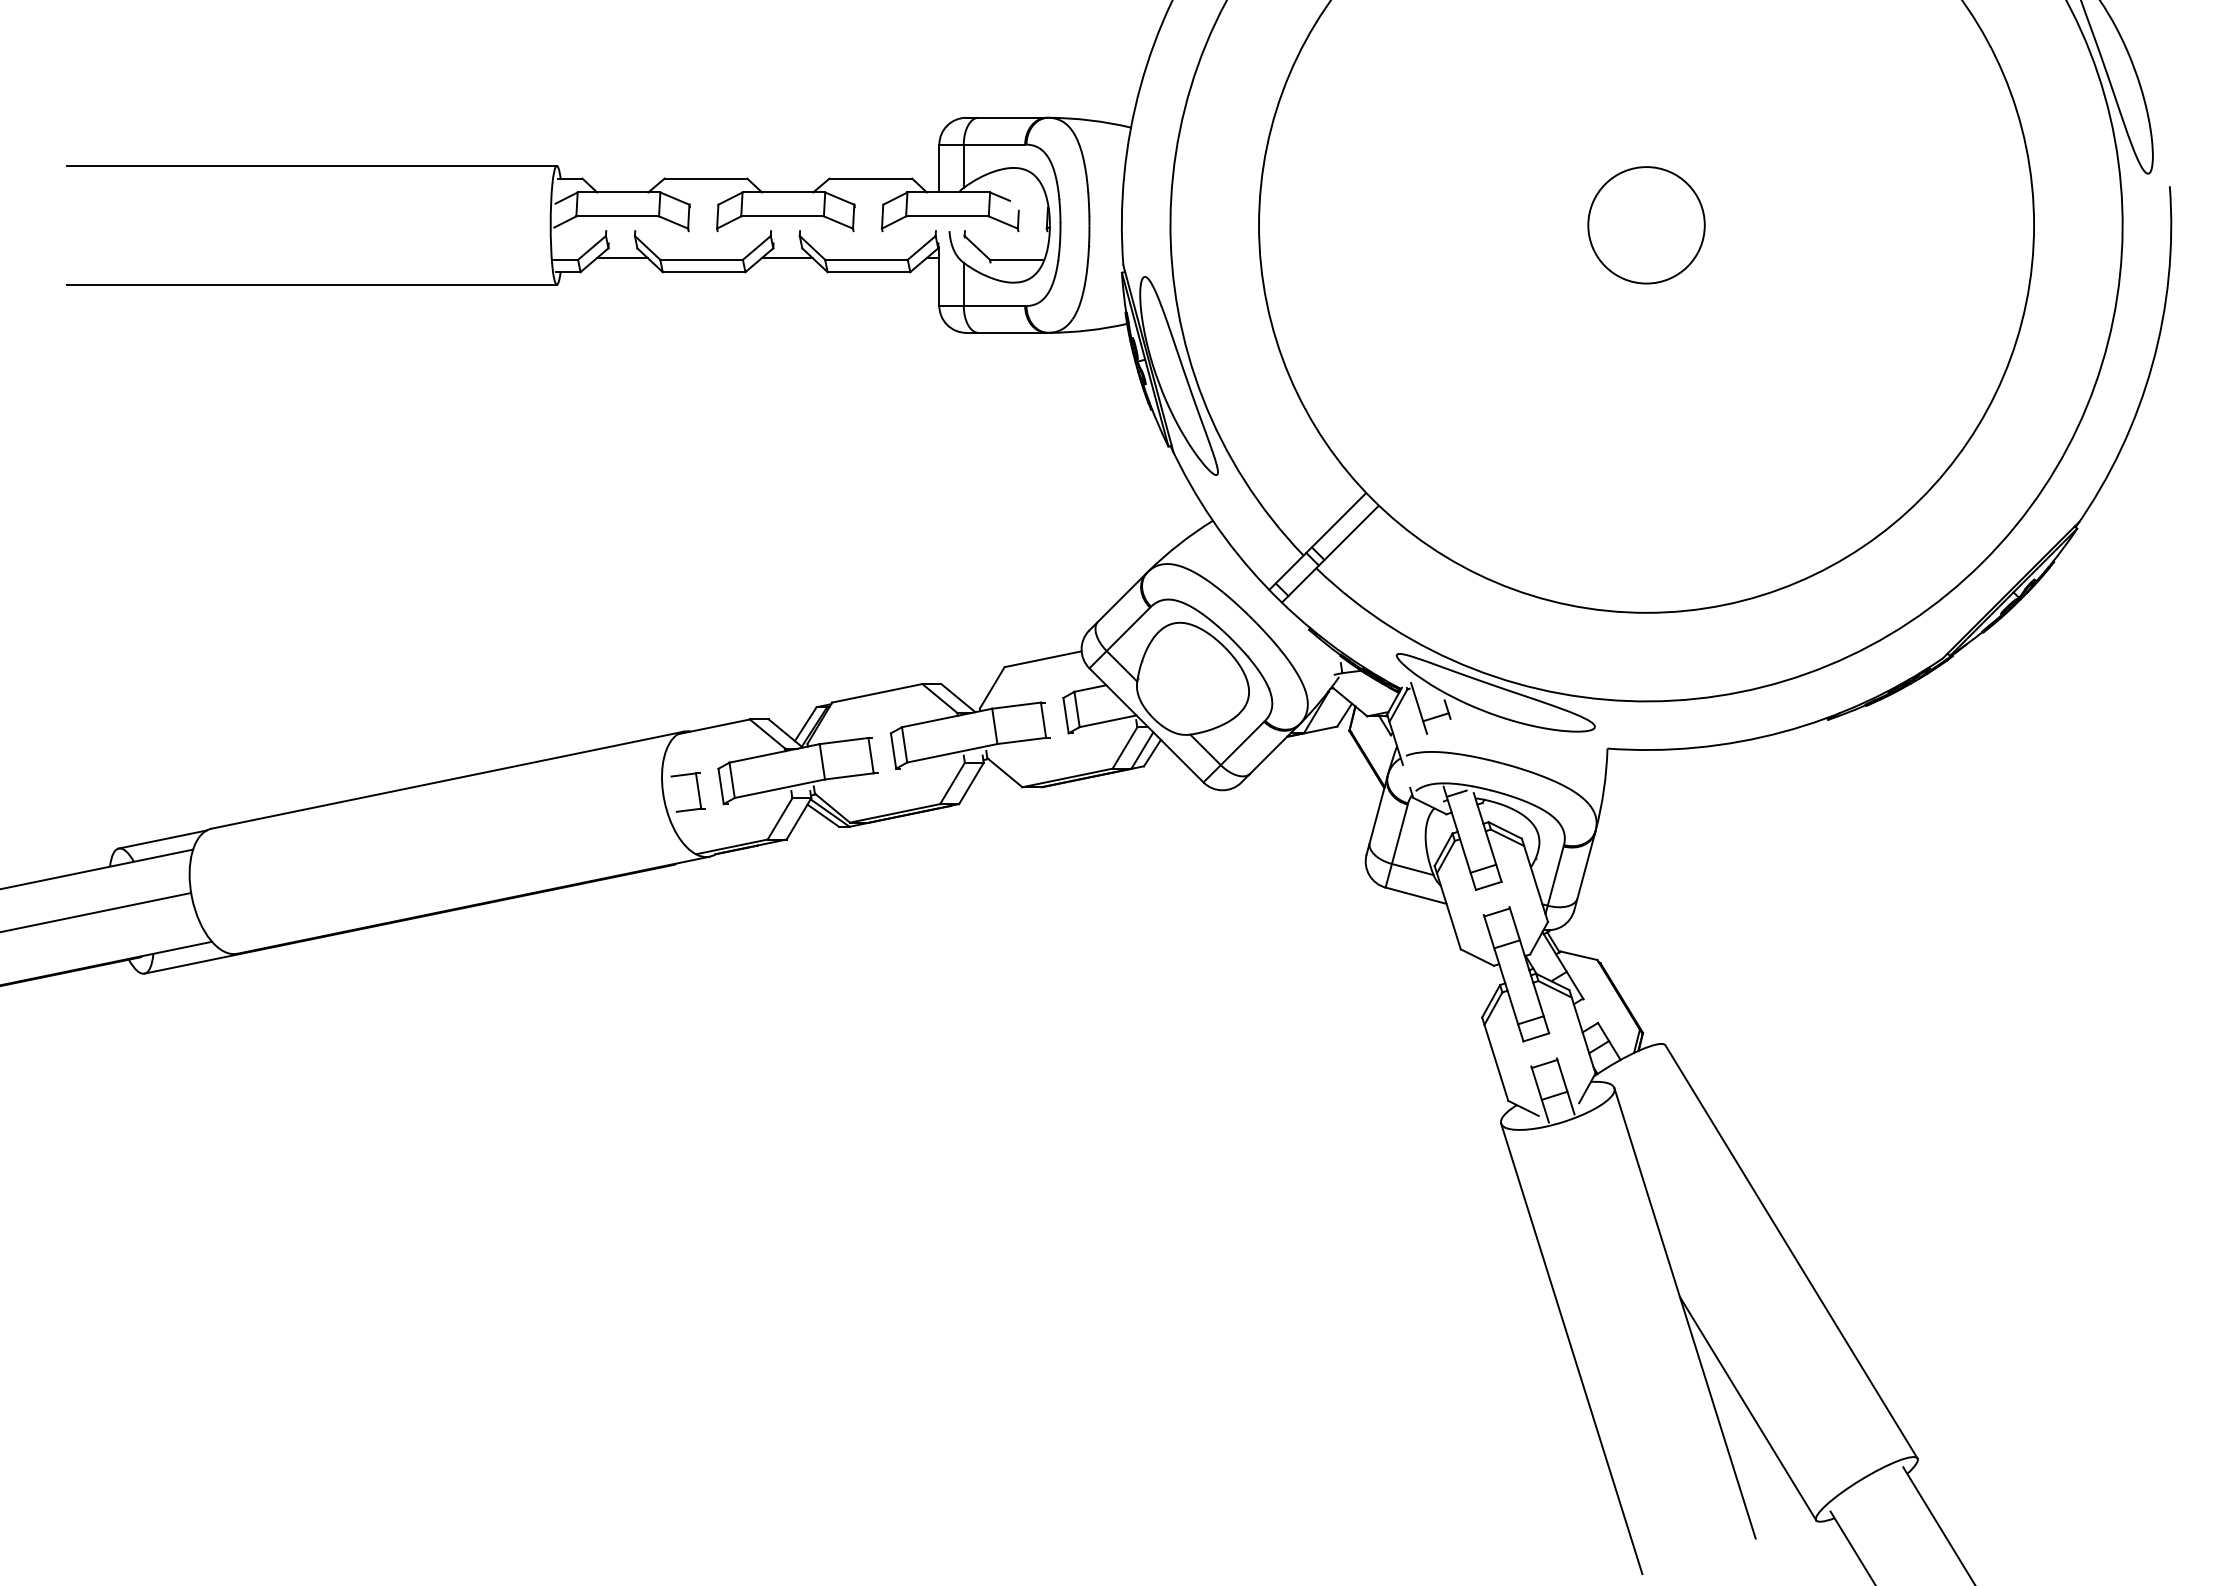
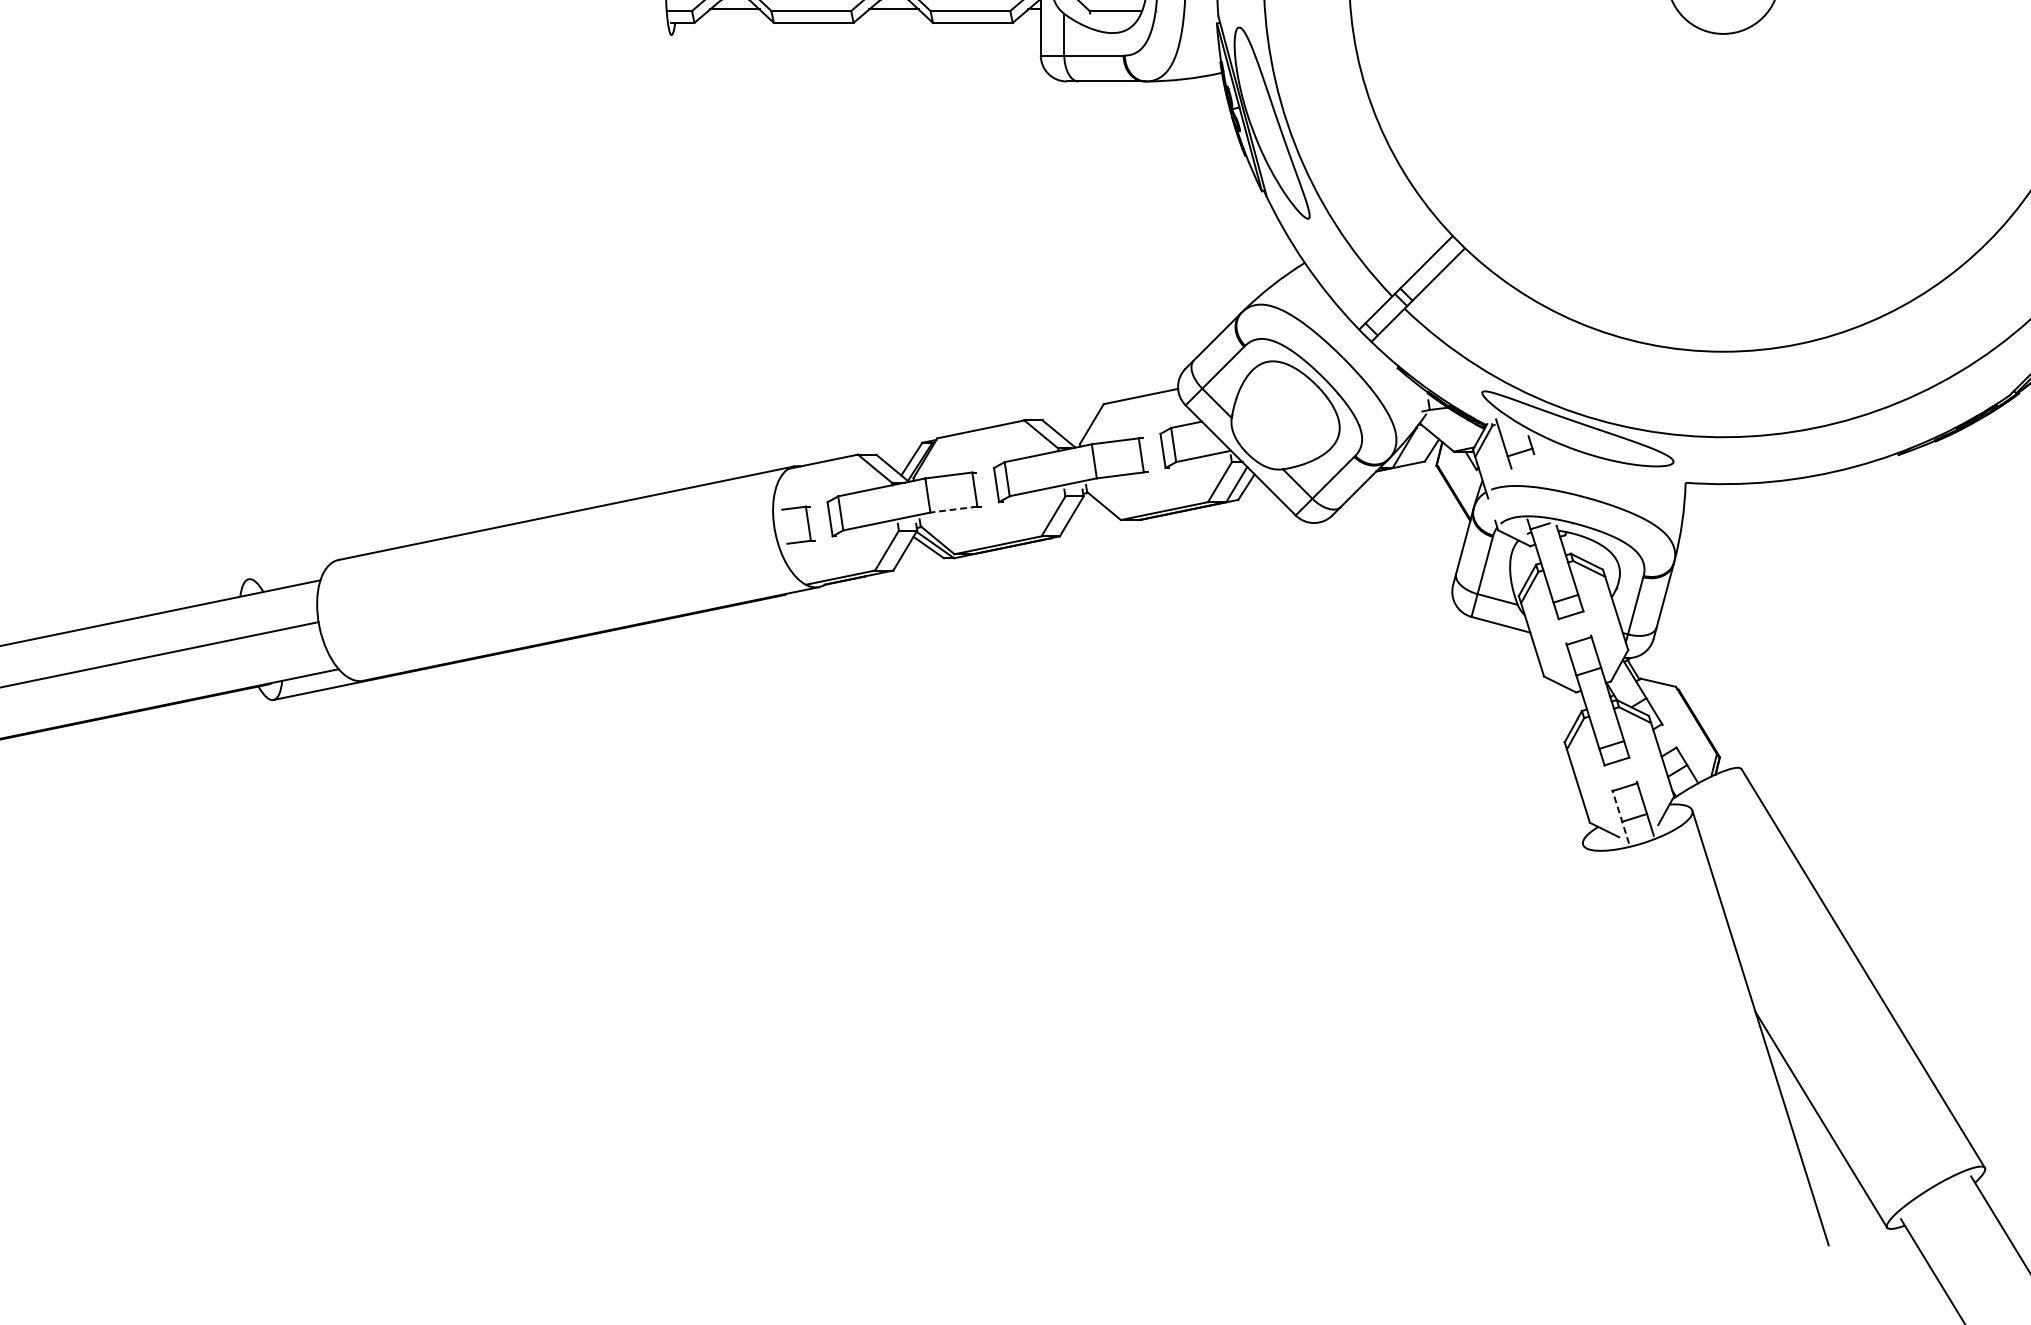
line: (311, 284) -> (434, 34), removed
line: (849, 776) -> (954, 509), solid -> dashed
line: (162, 839) -> (290, 570), removed
line: (1539, 1094) -> (1620, 816), solid -> dashed
line: (1571, 1348) -> (1650, 1061), removed

